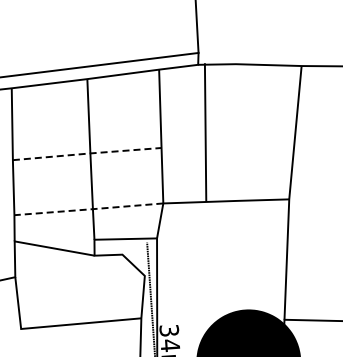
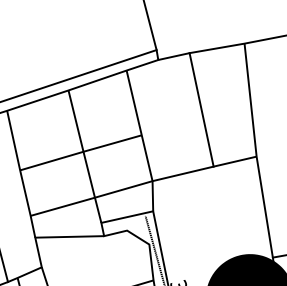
line: (205, 132) -> (201, 109), moved
line: (88, 153) -> (81, 152), dashed -> solid
line: (88, 209) -> (91, 198), dashed -> solid

